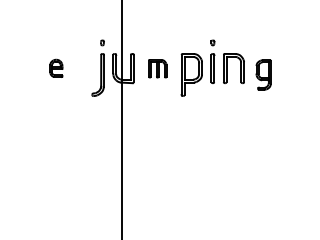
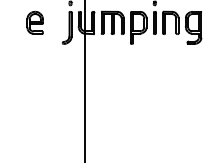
part: (56, 68) -> (35, 22), size x1.67
part: (157, 68) -> (112, 22), size x1.67
part: (263, 74) -> (193, 27), size x1.43

